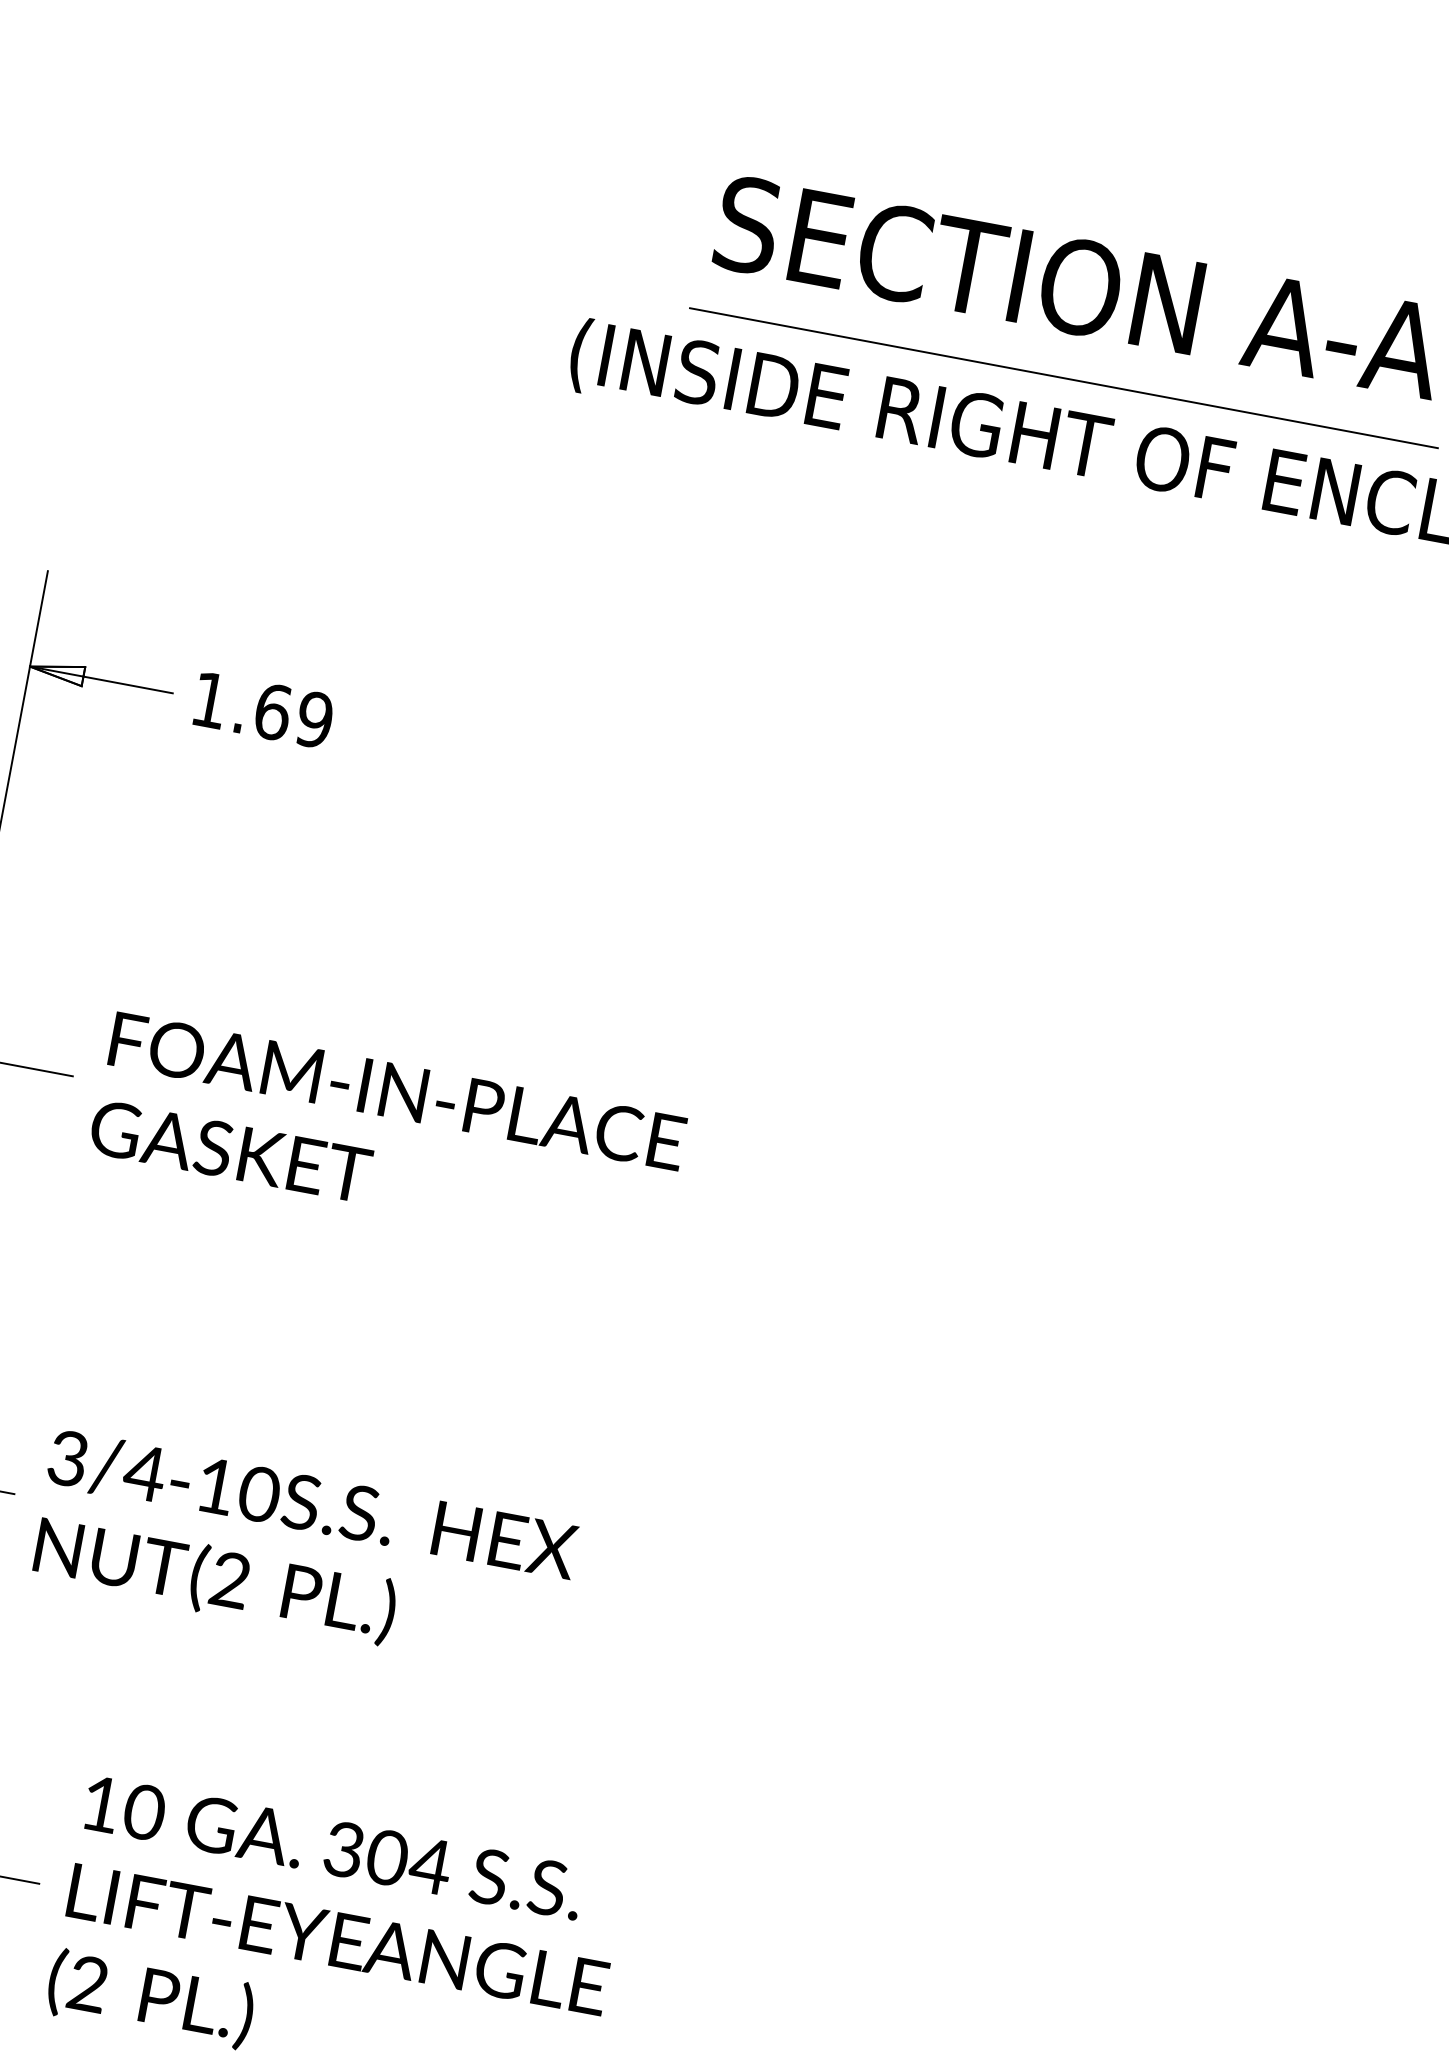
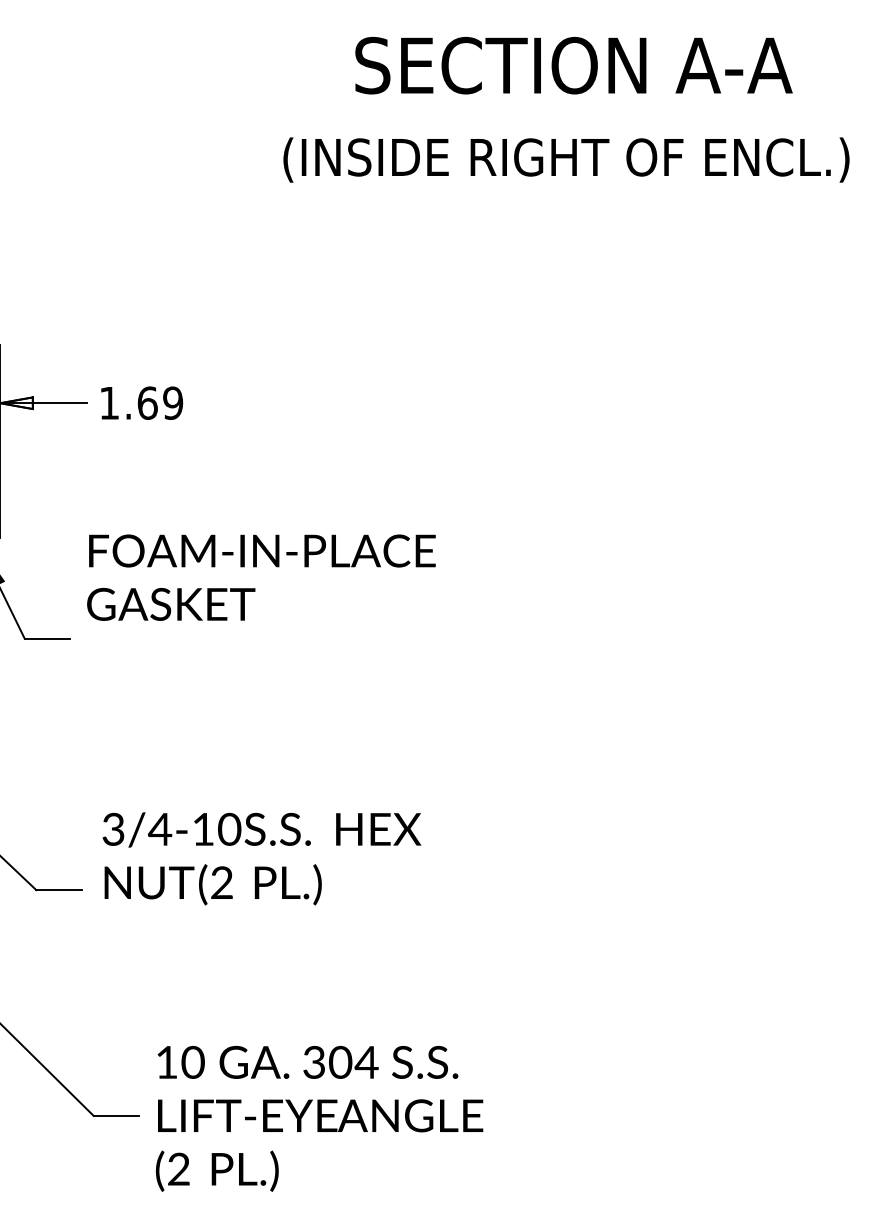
line: (1063, 377) -> (574, 120), removed
text: (387, 1134) -> (261, 577), moved
text: (302, 1552) -> (261, 858), moved

